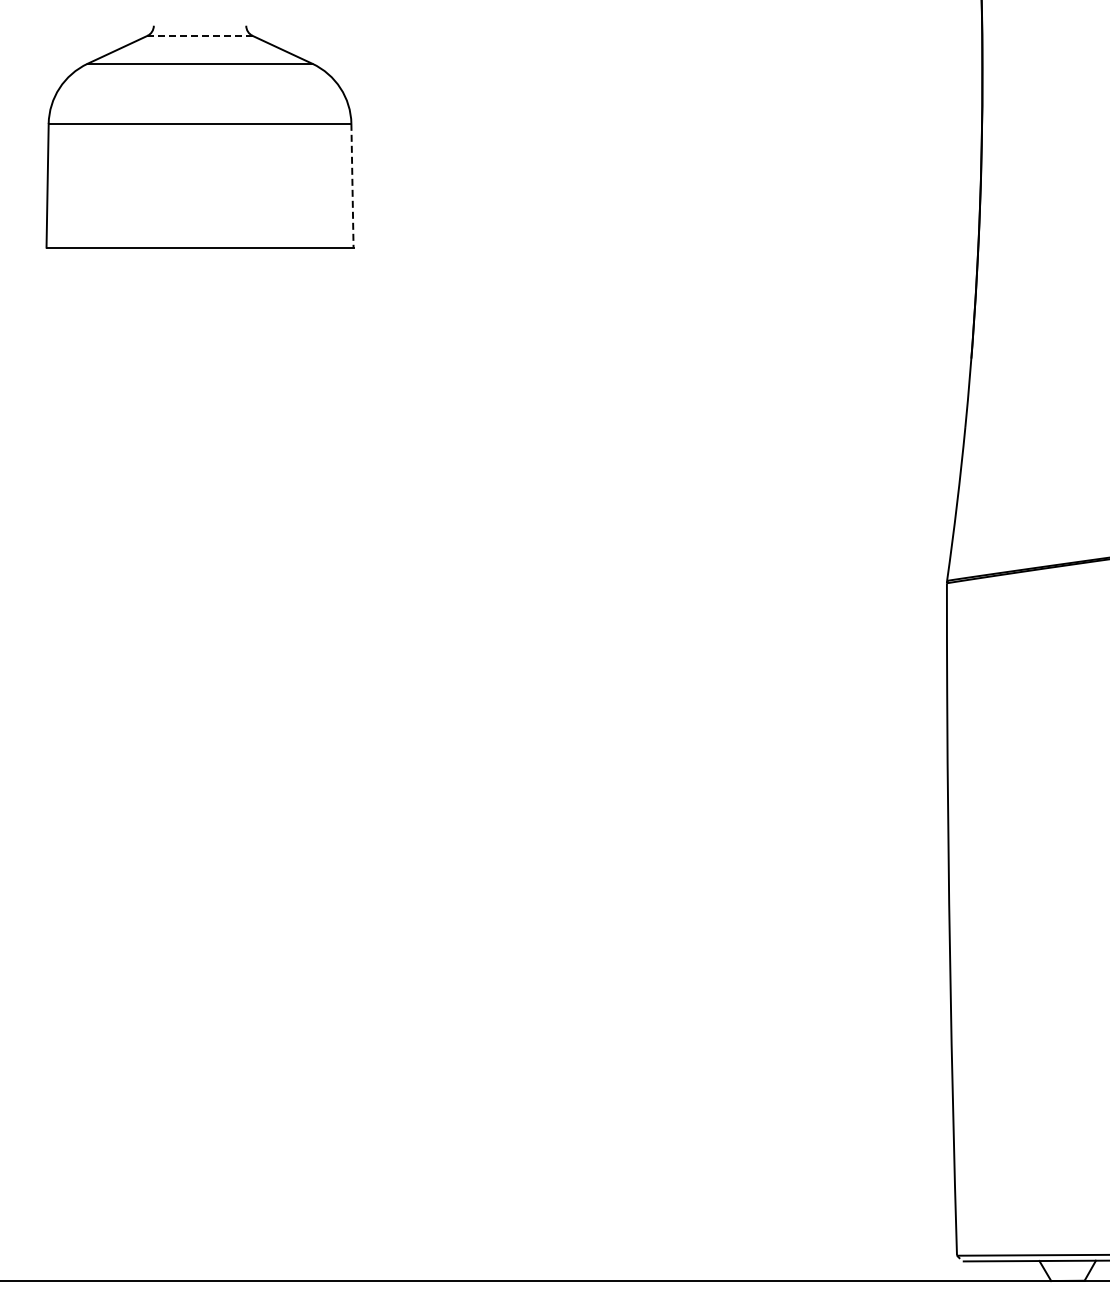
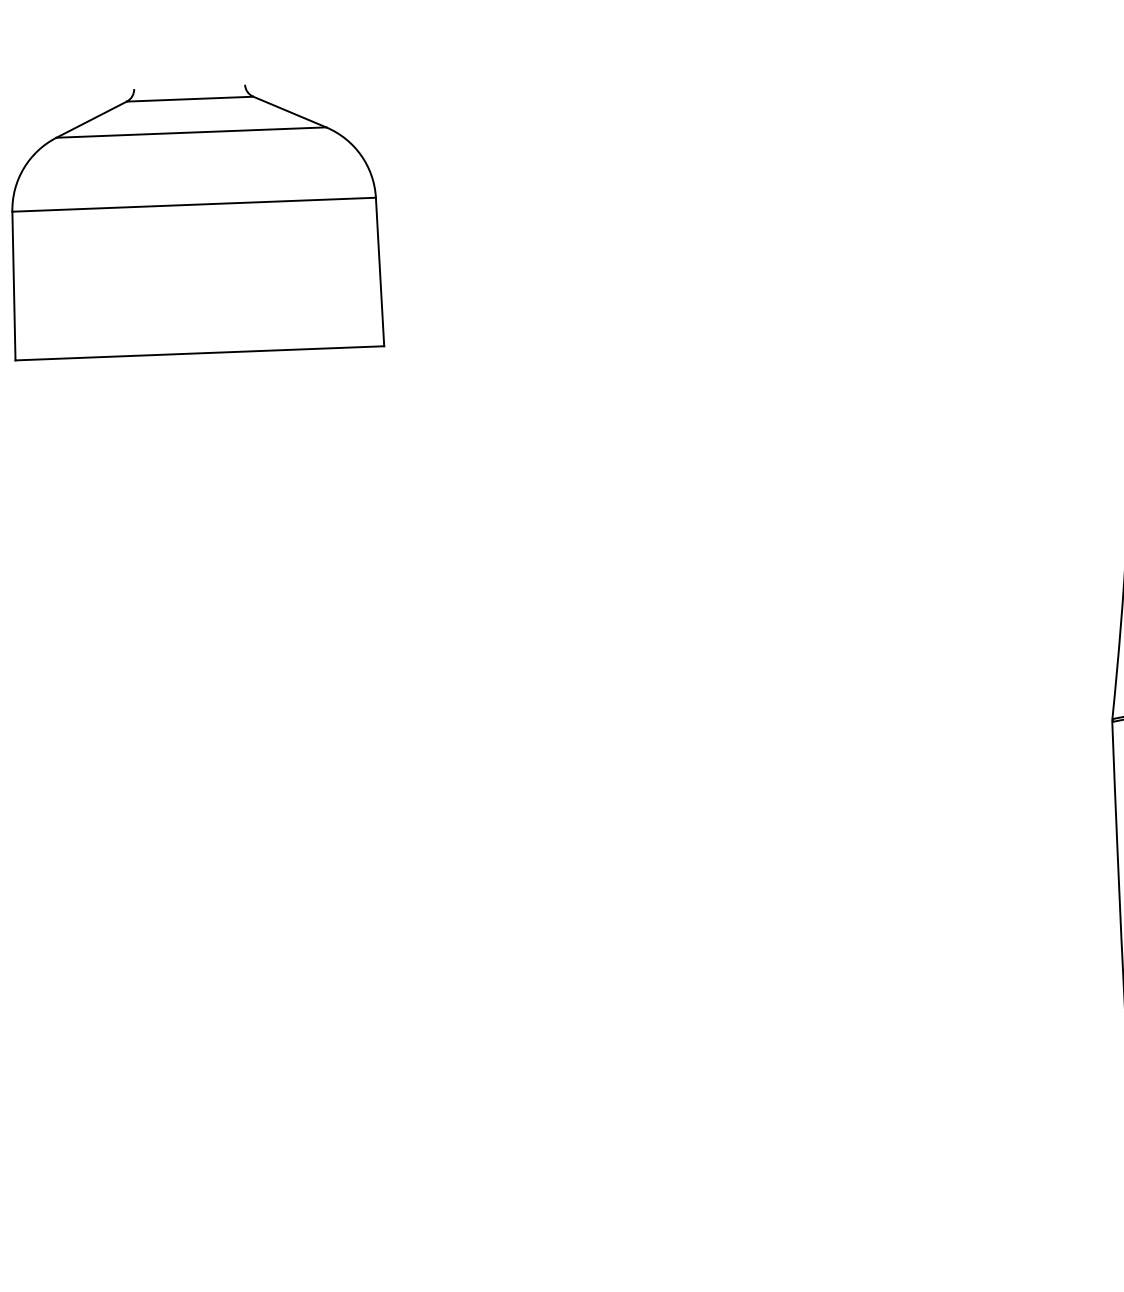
line: (200, 35) -> (190, 98), dashed -> solid
line: (352, 185) -> (380, 271), dashed -> solid

